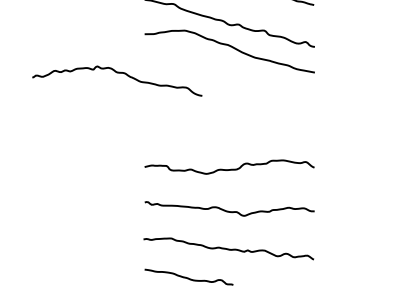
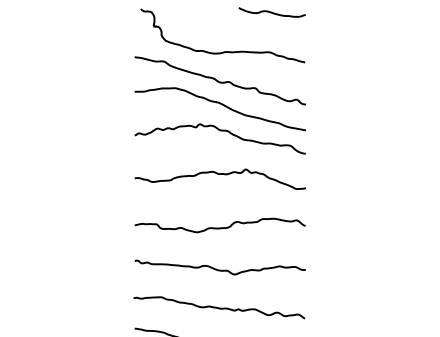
curve: (117, 73) -> (220, 131), moved
curve: (228, 116) -> (219, 174), added

